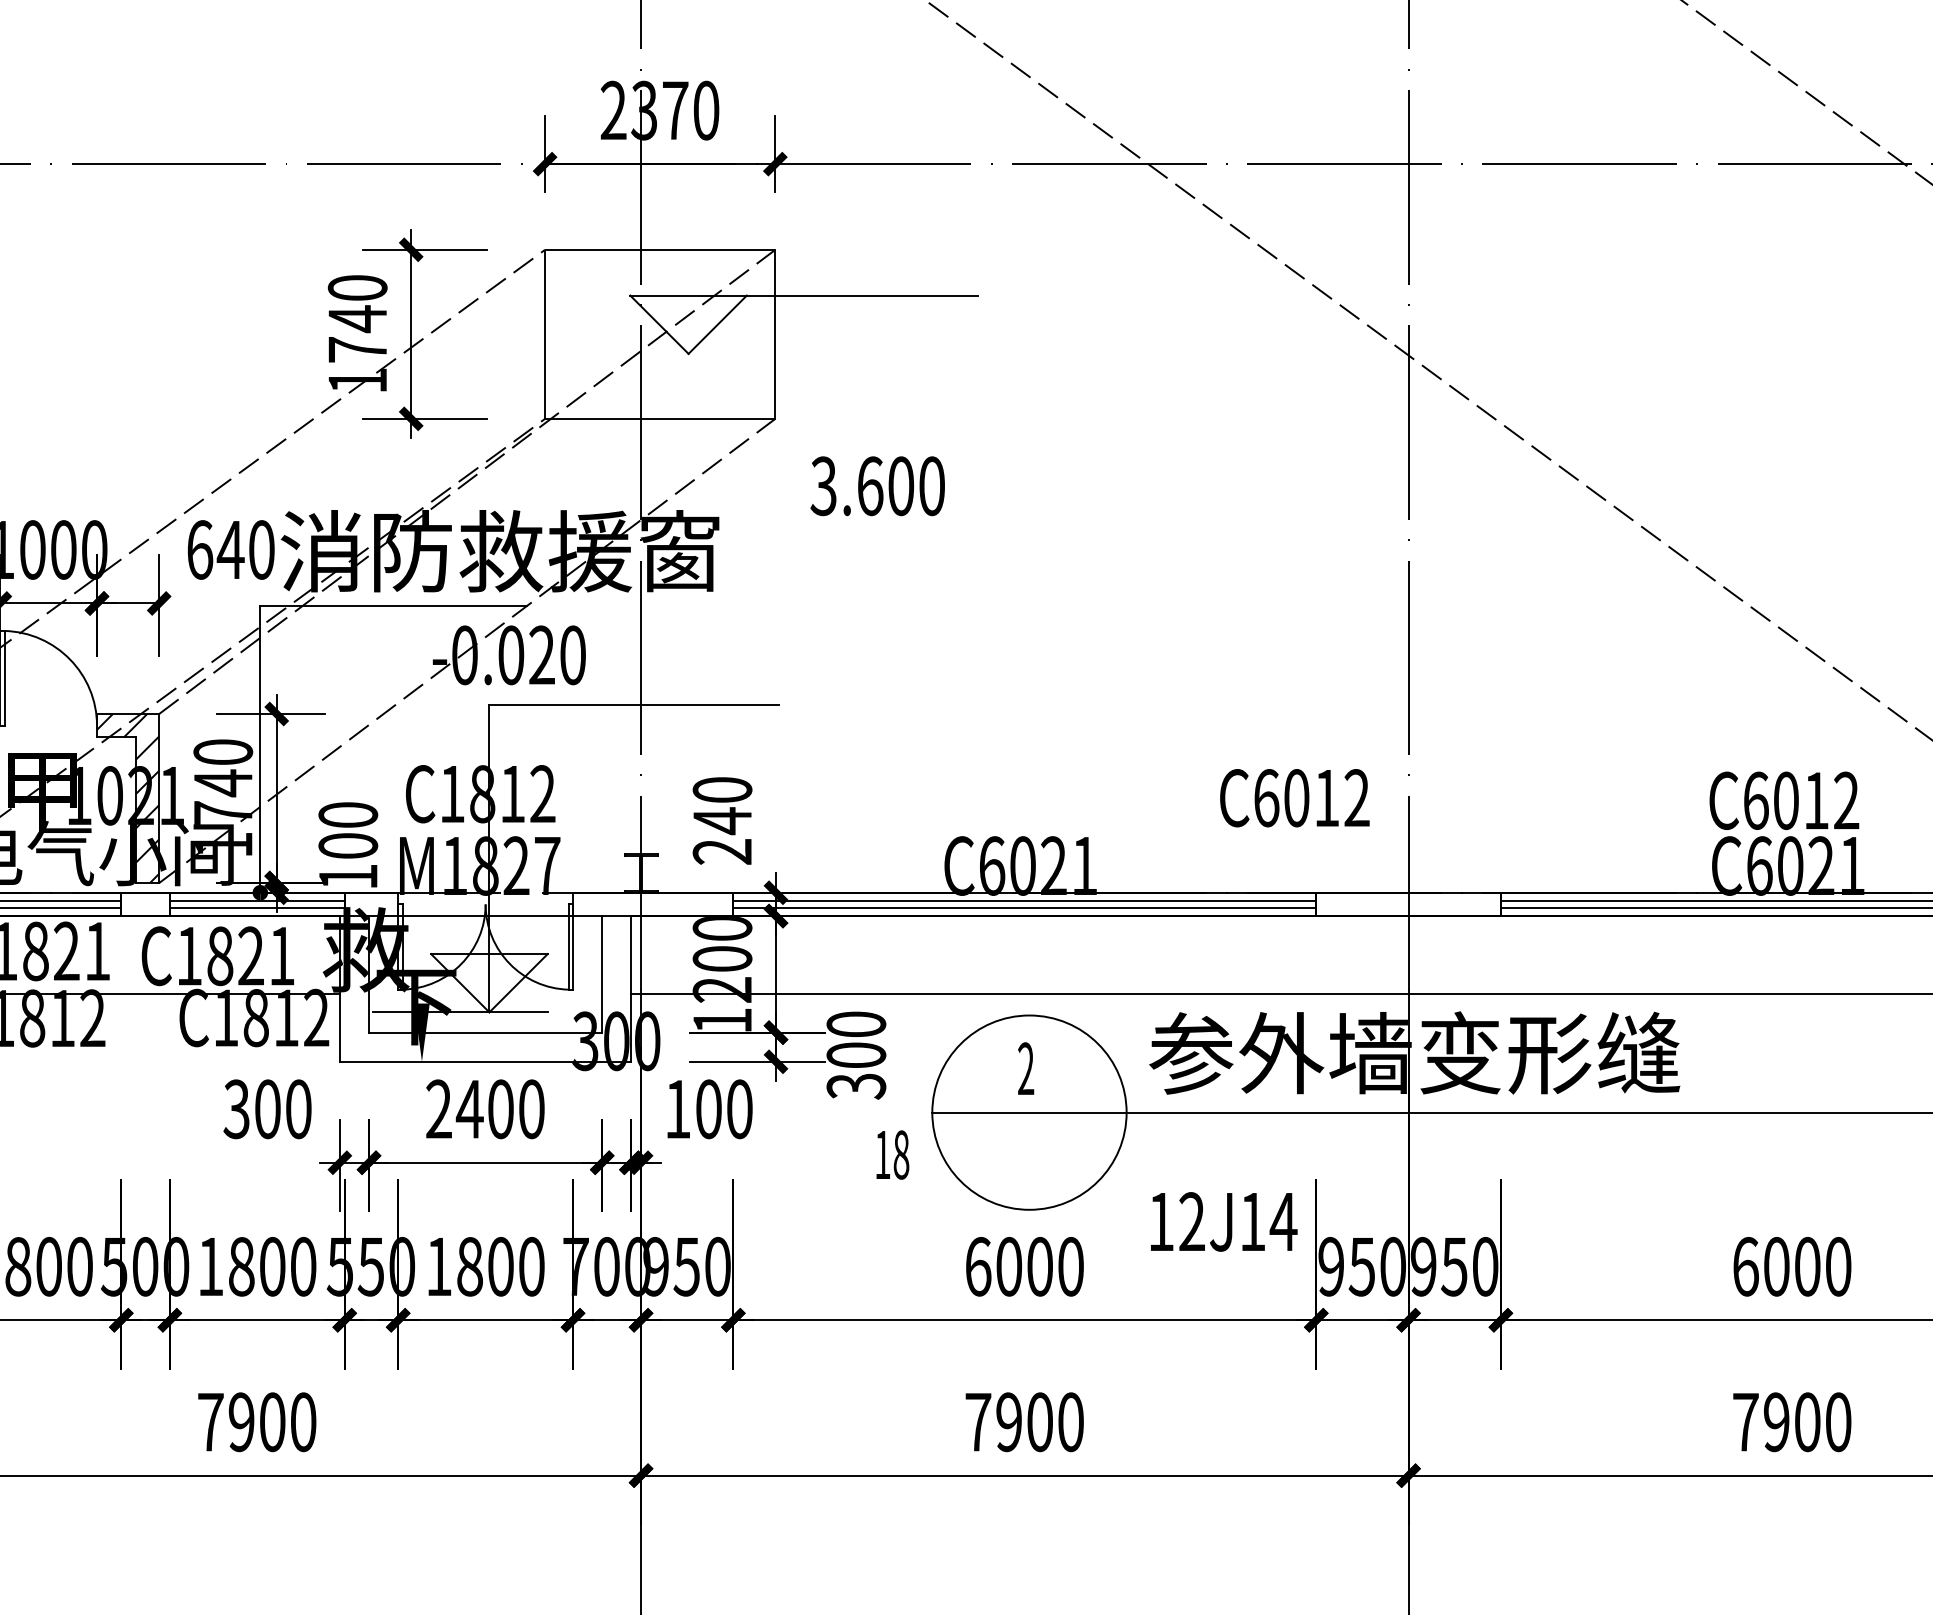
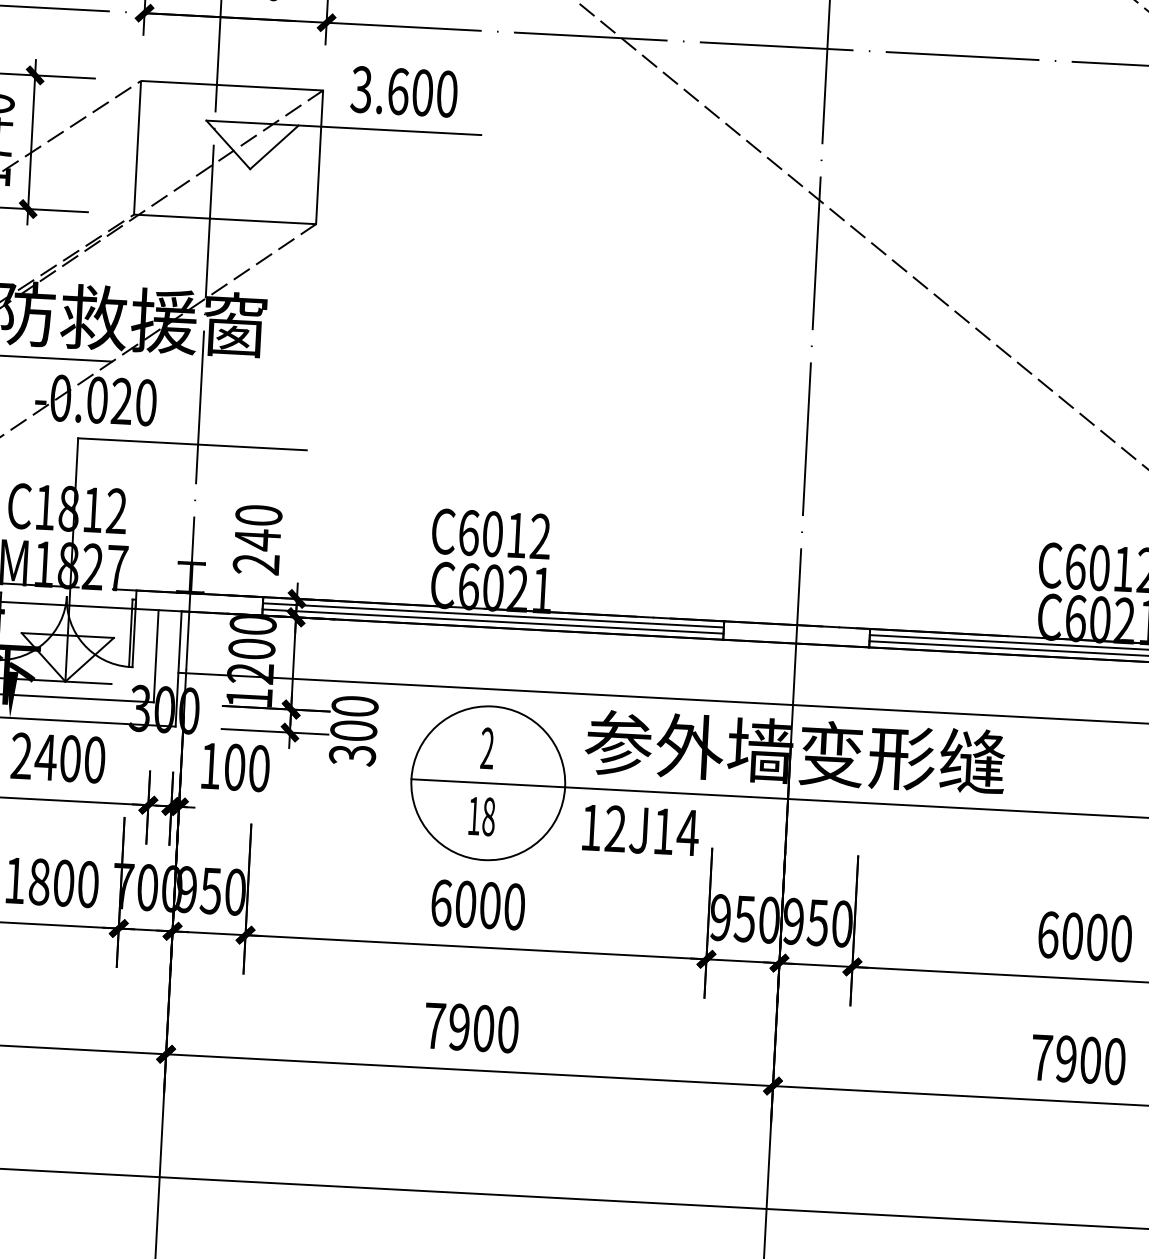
text: (877, 486) -> (404, 92), moved
text: (1294, 798) -> (491, 534), moved
text: (892, 1154) -> (481, 816), moved
text: (1224, 1221) -> (641, 830), moved

